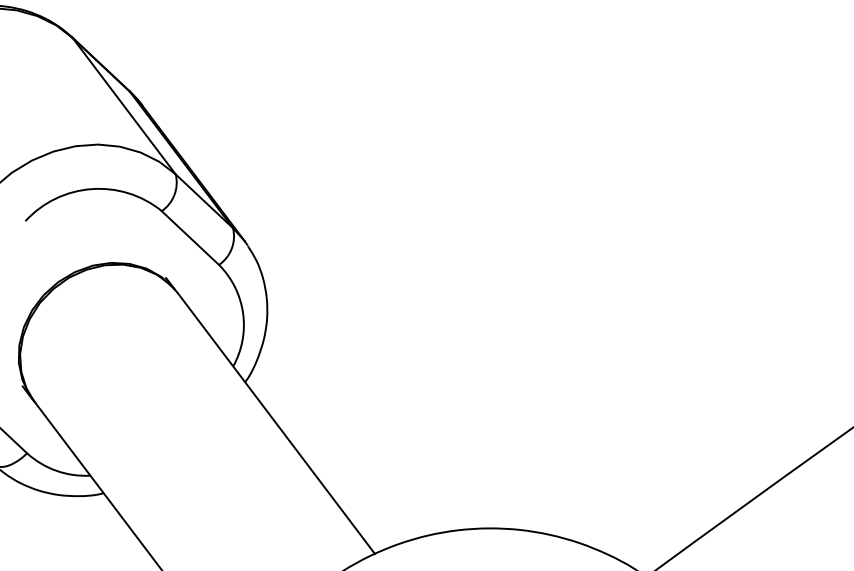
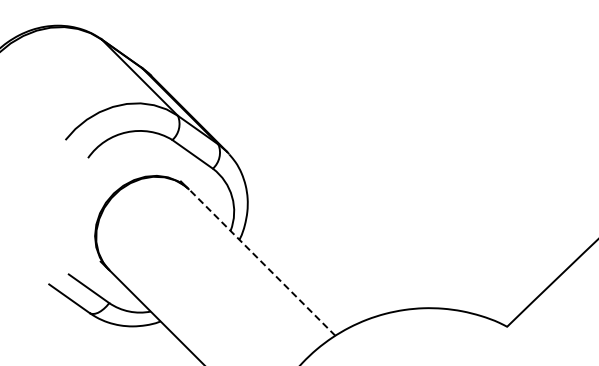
line: (276, 422) -> (262, 262), solid -> dashed

